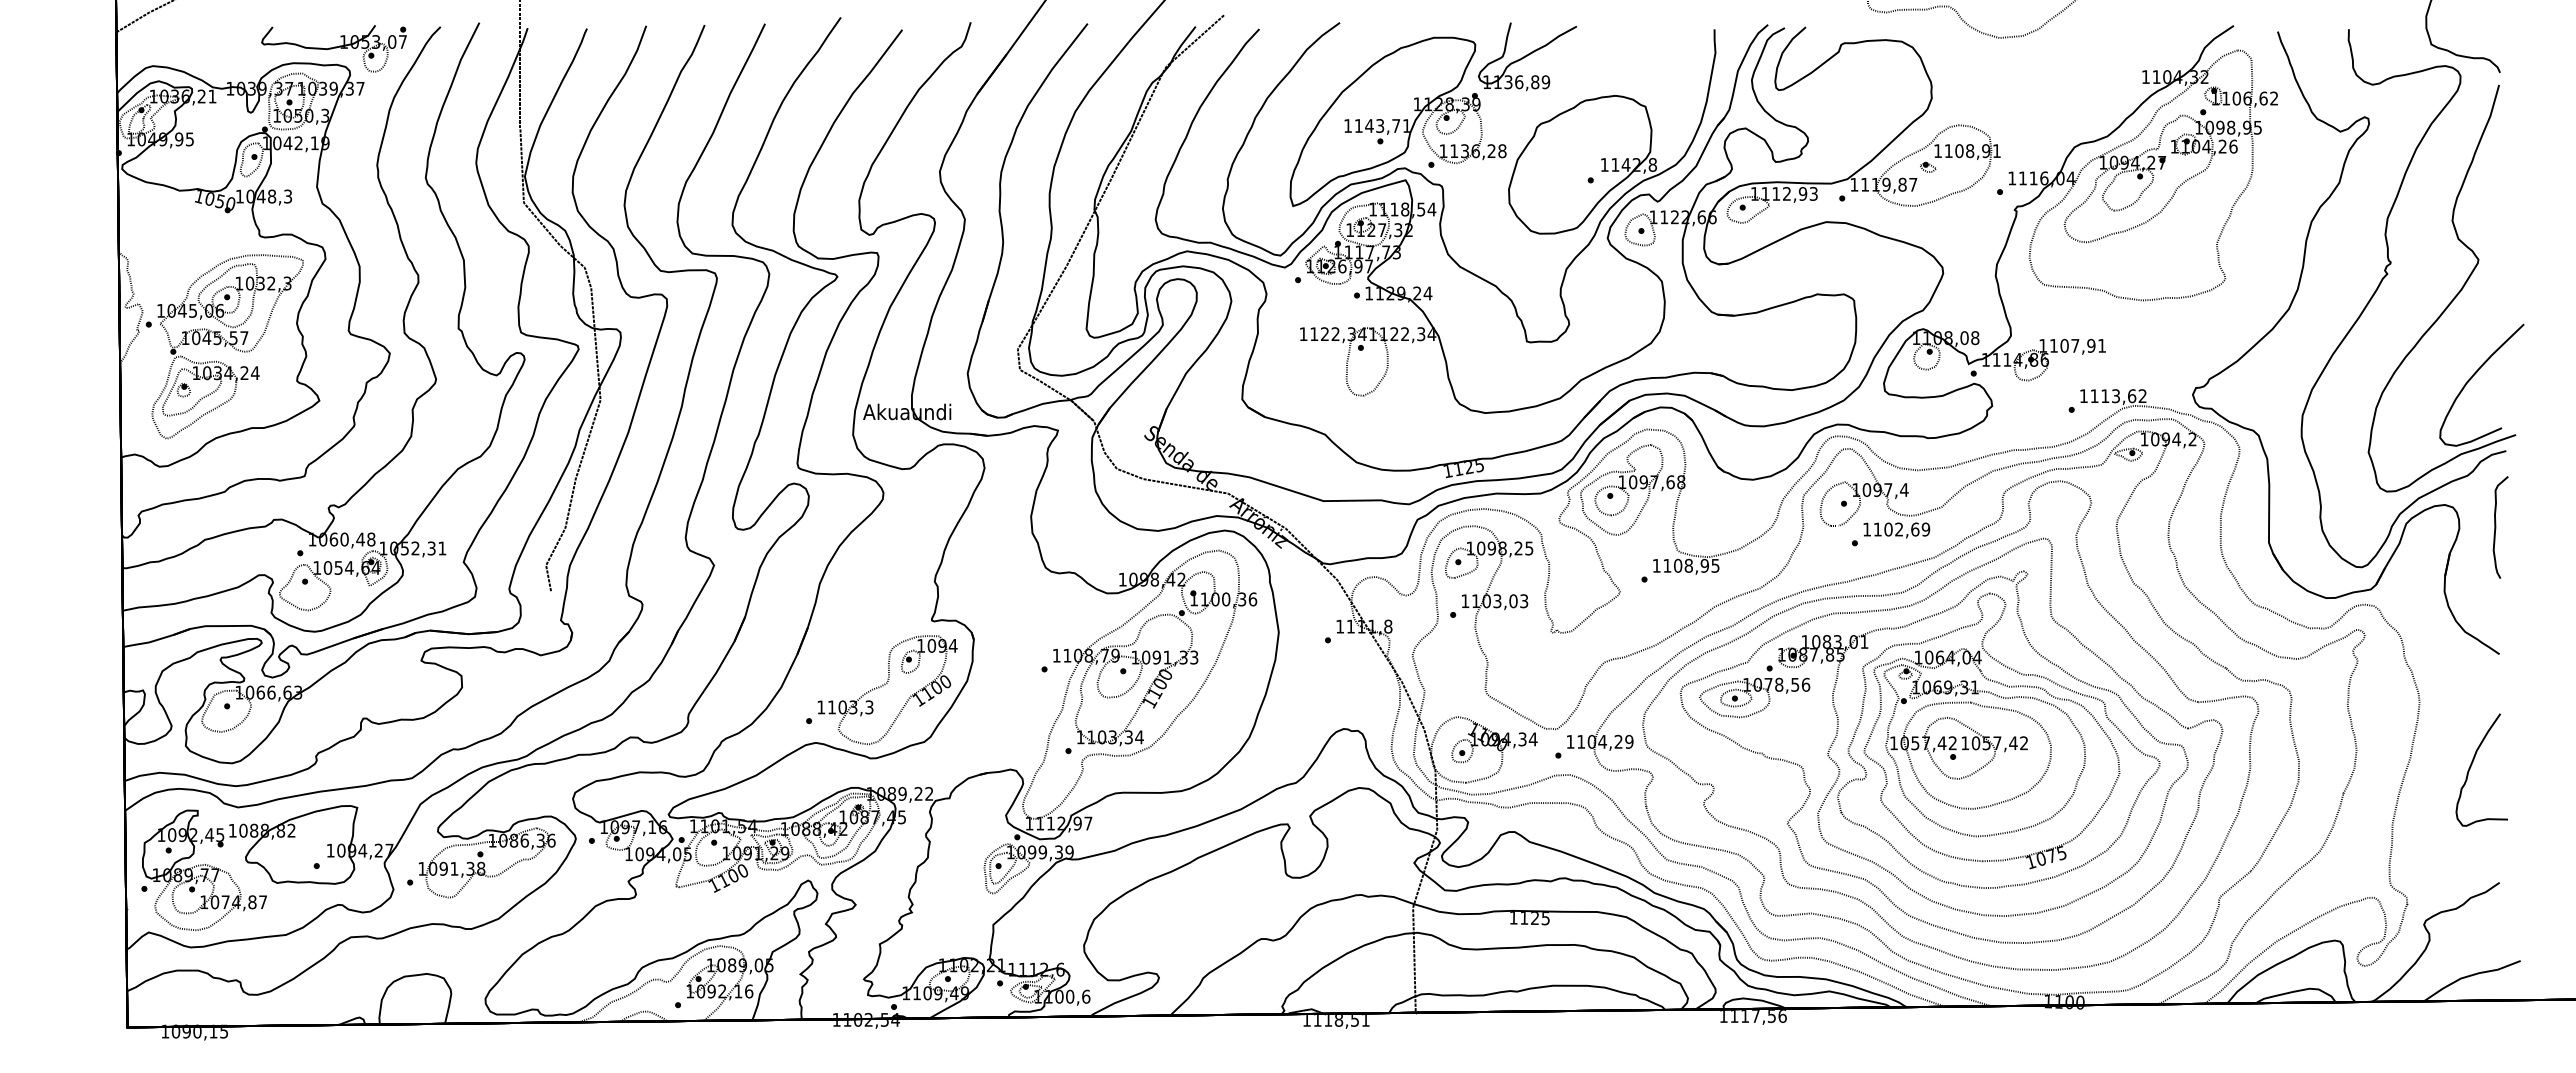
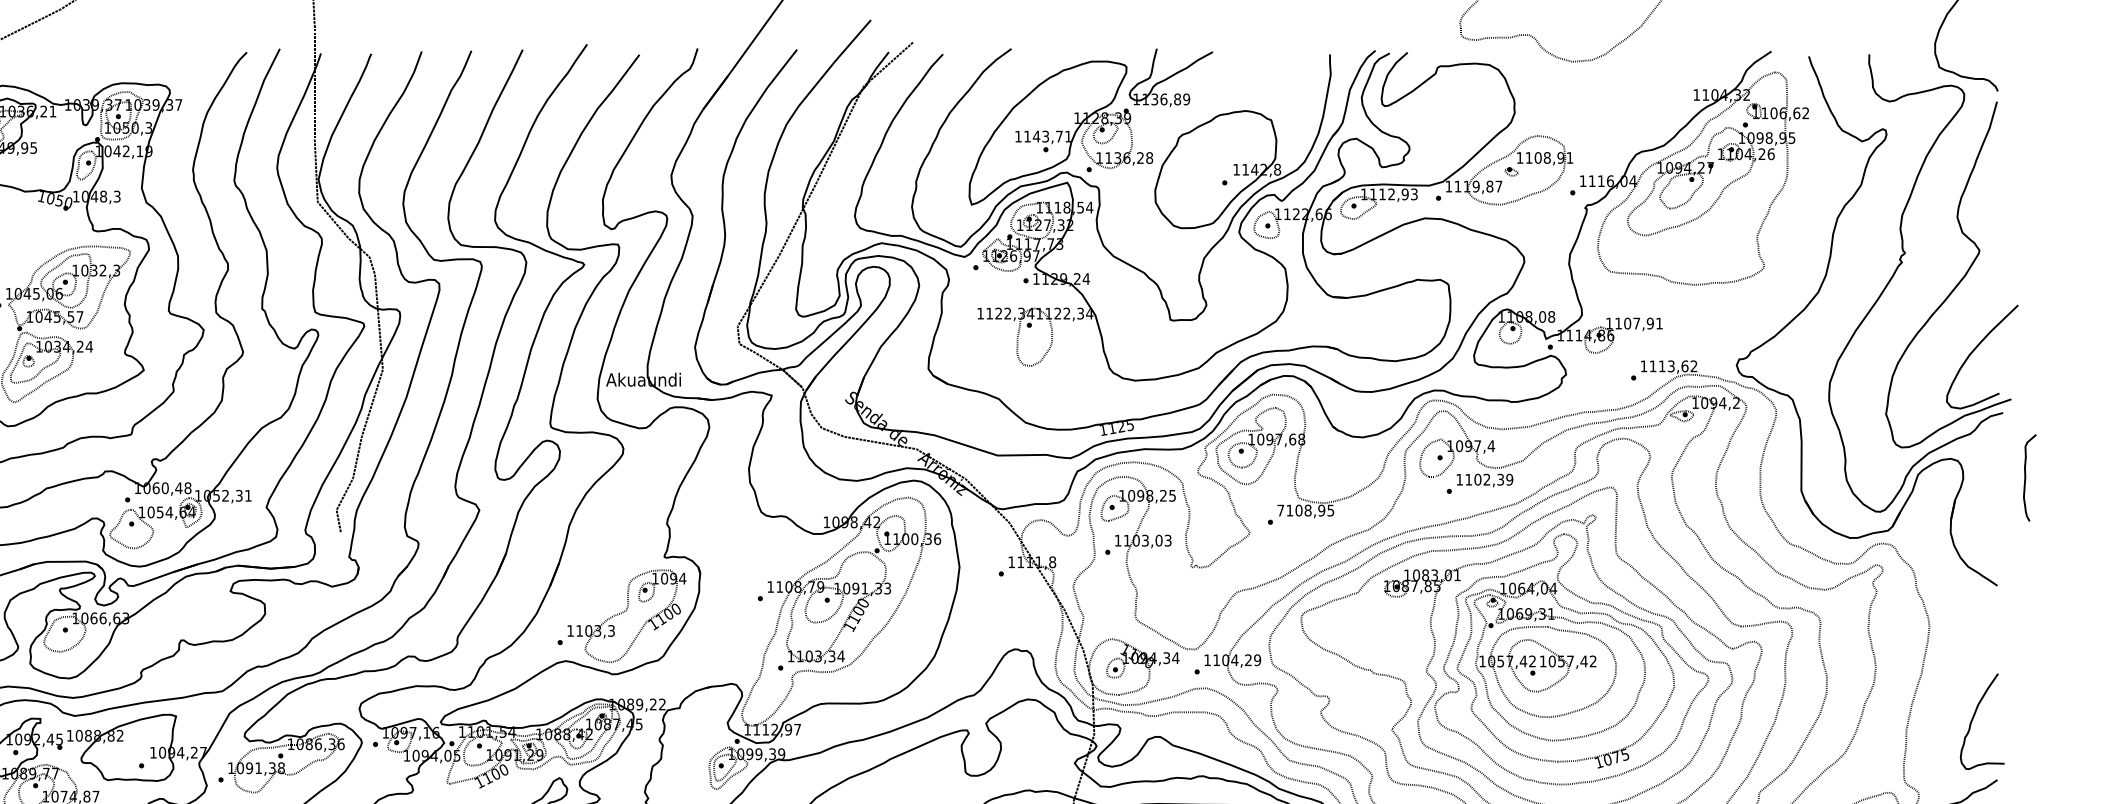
part: (333, 48) -> (155, 70), removed
curve: (2496, 527) -> (2026, 477), moved
text: (1915, 529) -> (1500, 479), 1102,69 -> 1102,39
text: (1656, 565) -> (1280, 510), 1108,95 -> 7108,95
part: (1754, 691) -> (1363, 617), removed
curve: (2471, 767) -> (1973, 719), moved

